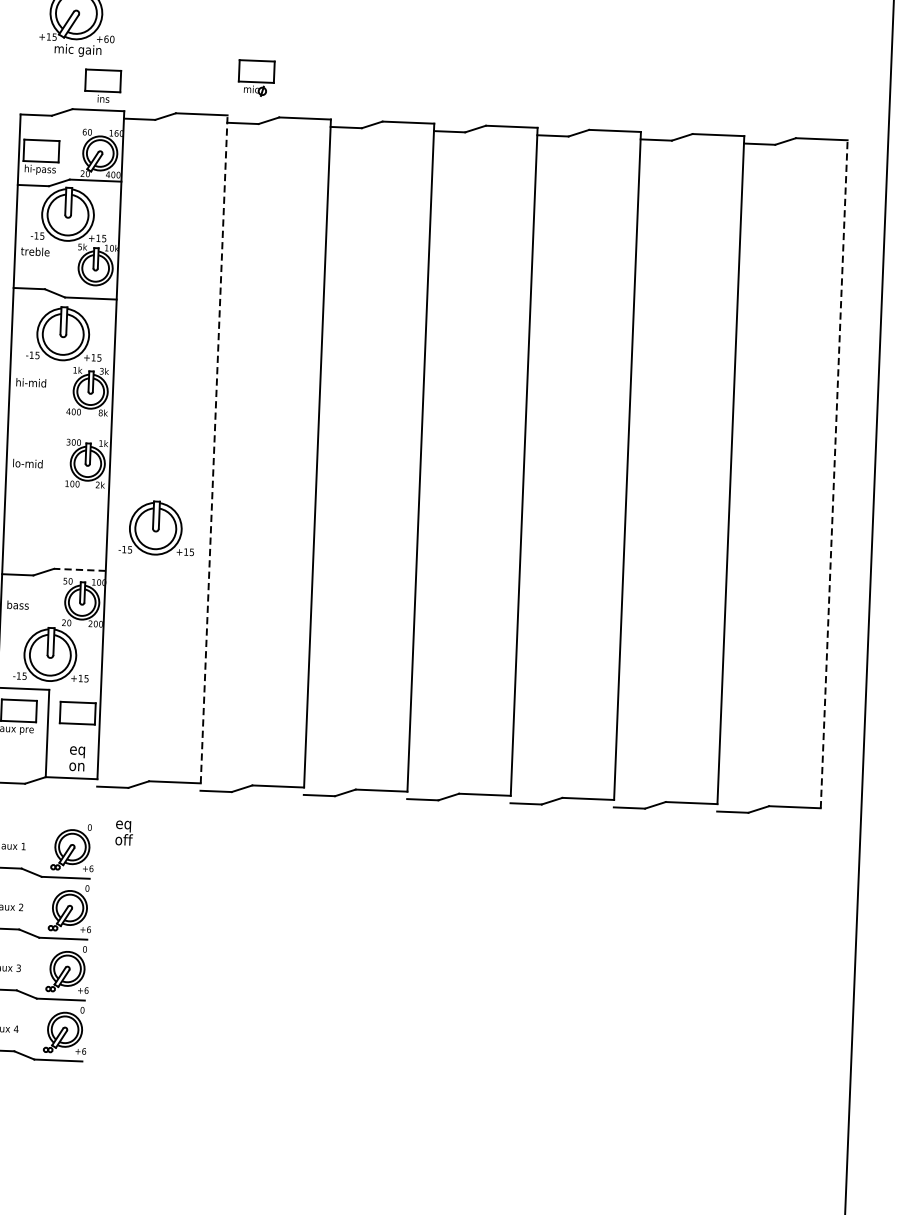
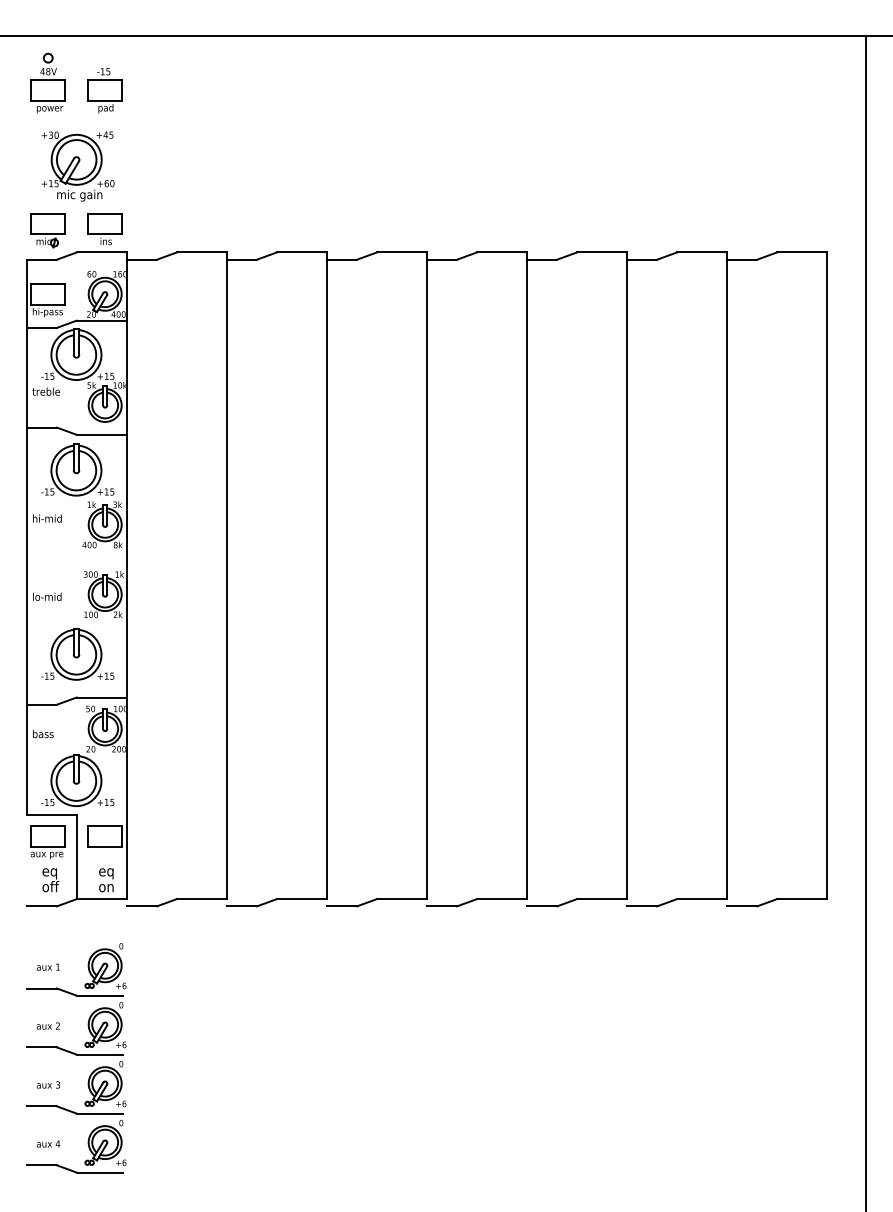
part: (255, 78) -> (47, 230), moved
line: (213, 449) -> (226, 575), dashed -> solid
line: (833, 473) -> (826, 575), dashed -> solid
part: (156, 528) -> (77, 654), moved
line: (79, 569) -> (101, 697), dashed -> solid
text: (123, 833) -> (50, 880), moved

